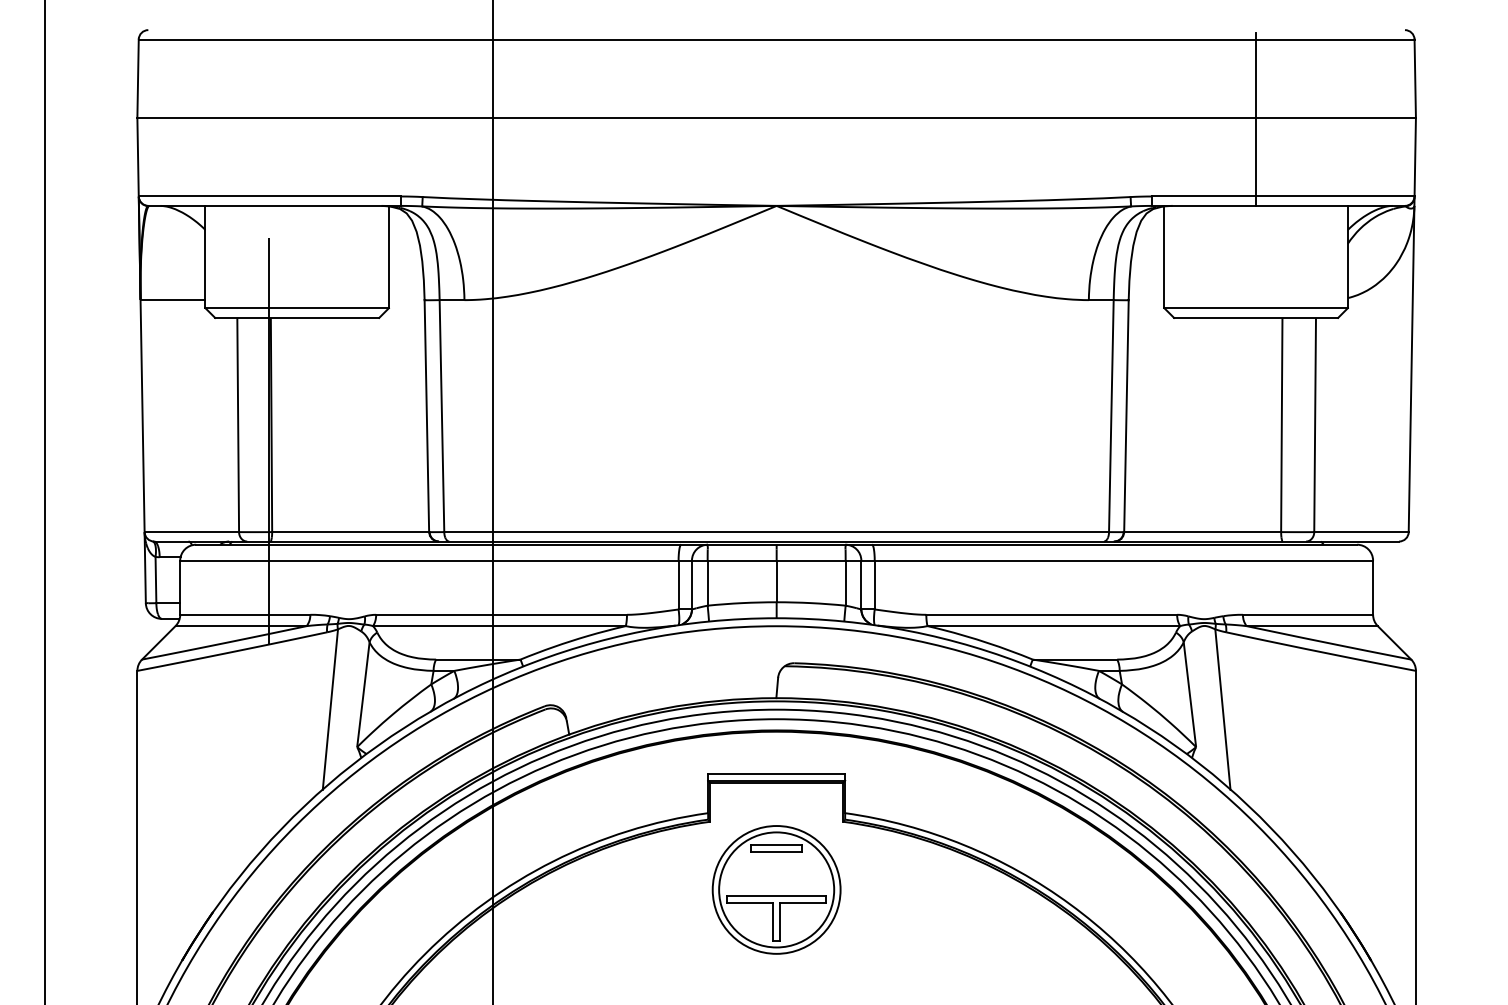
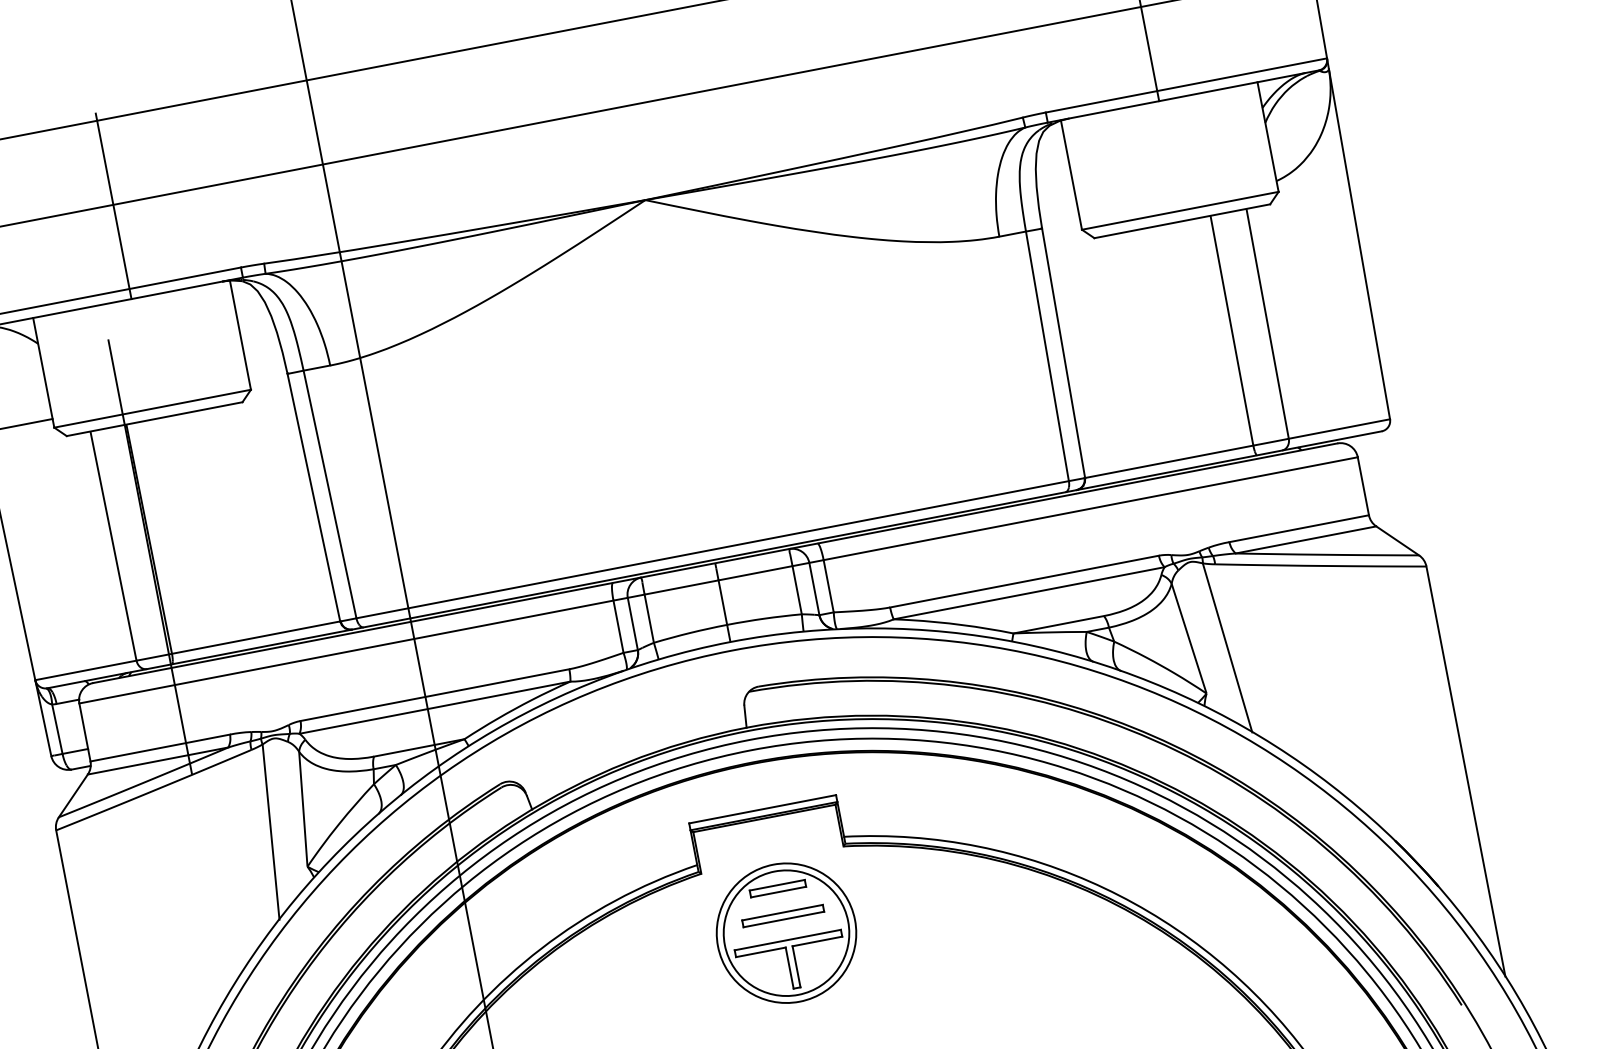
line: (297, 118) -> (113, 205), added
part: (776, 873) -> (782, 915), added

